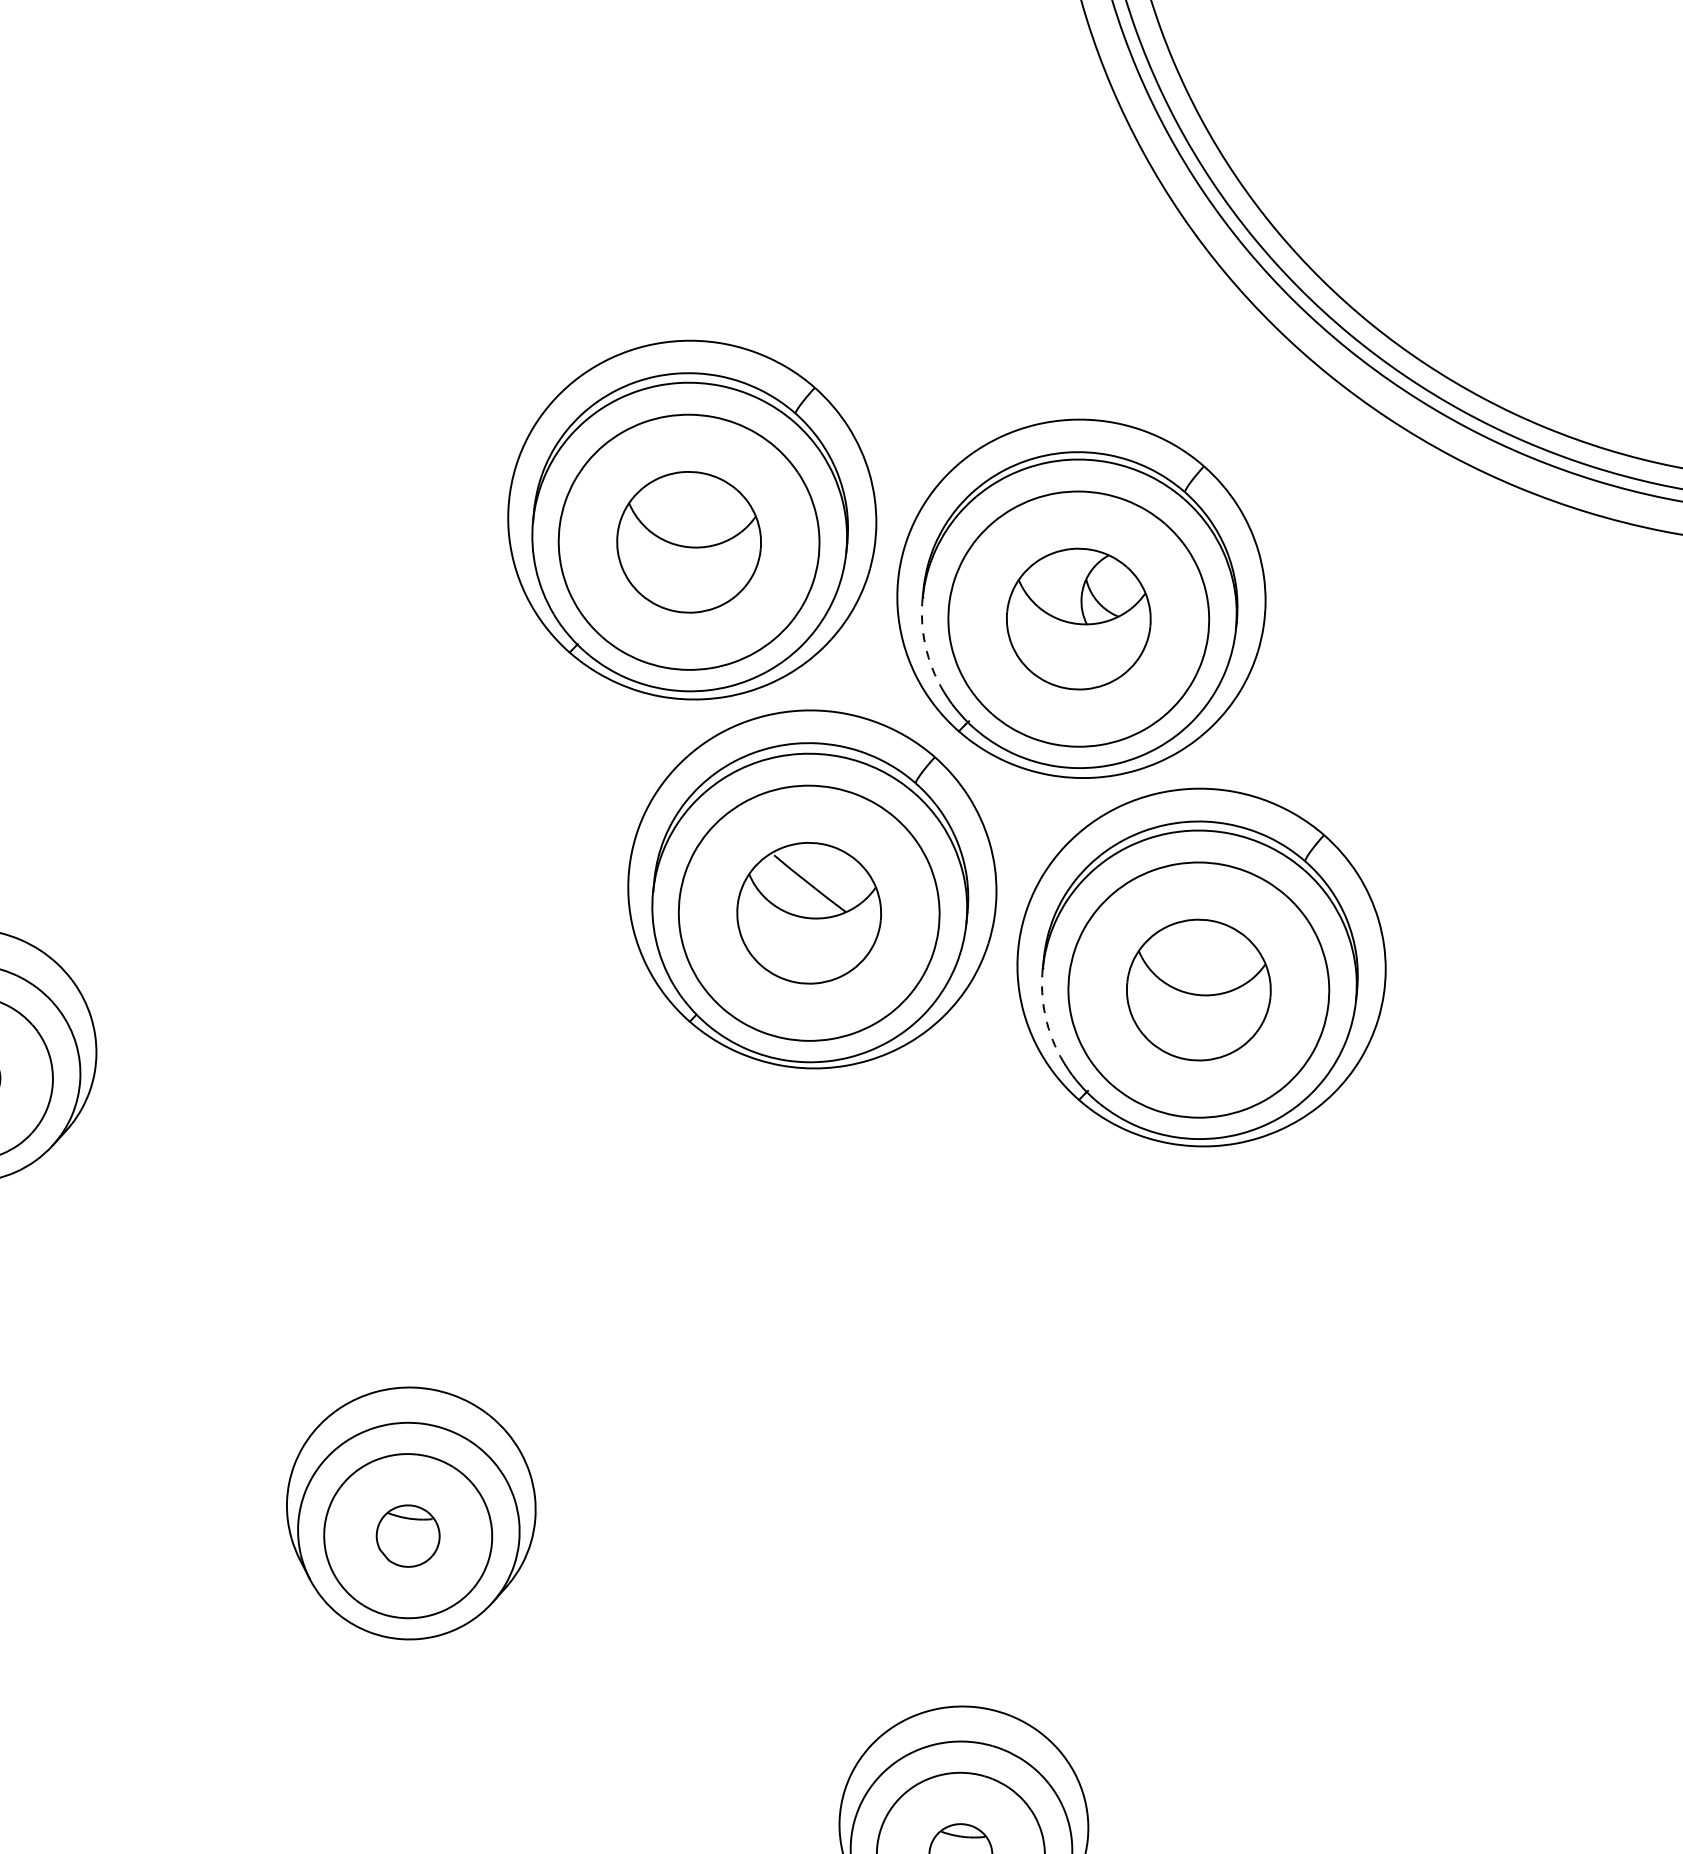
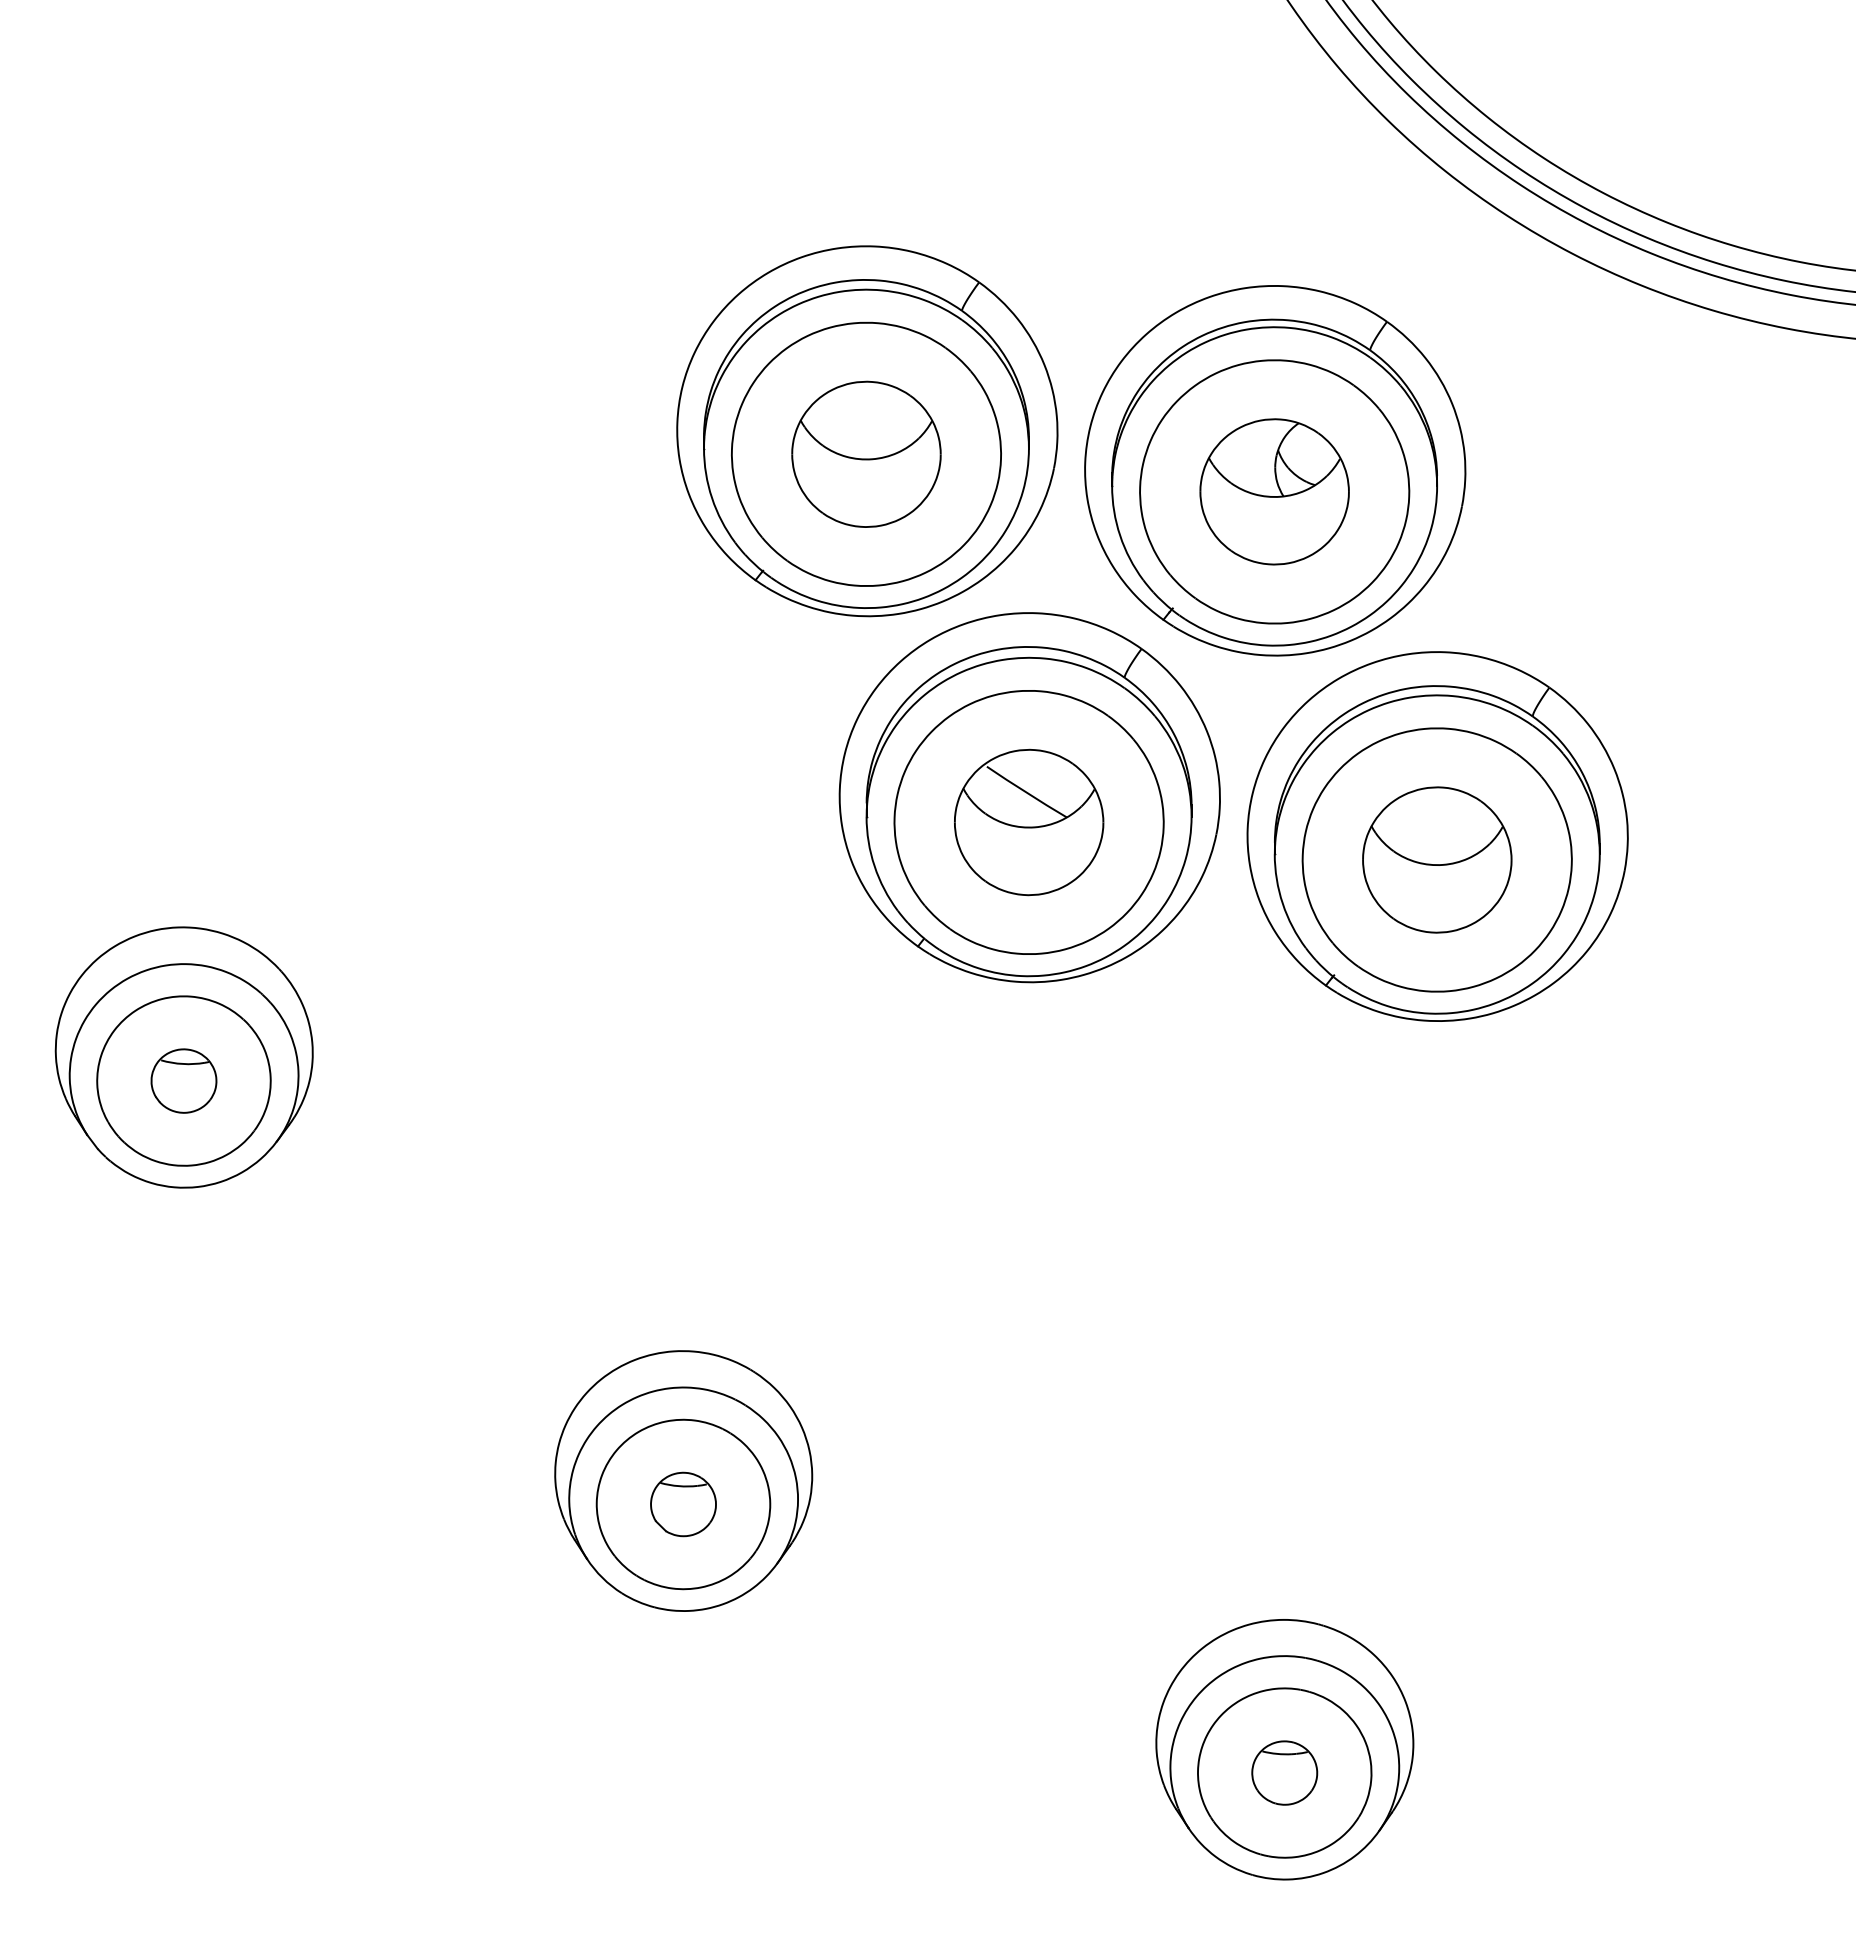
arc: (925, 645) -> (1120, 535), dashed -> solid
arc: (1045, 1016) -> (1282, 903), dashed -> solid

